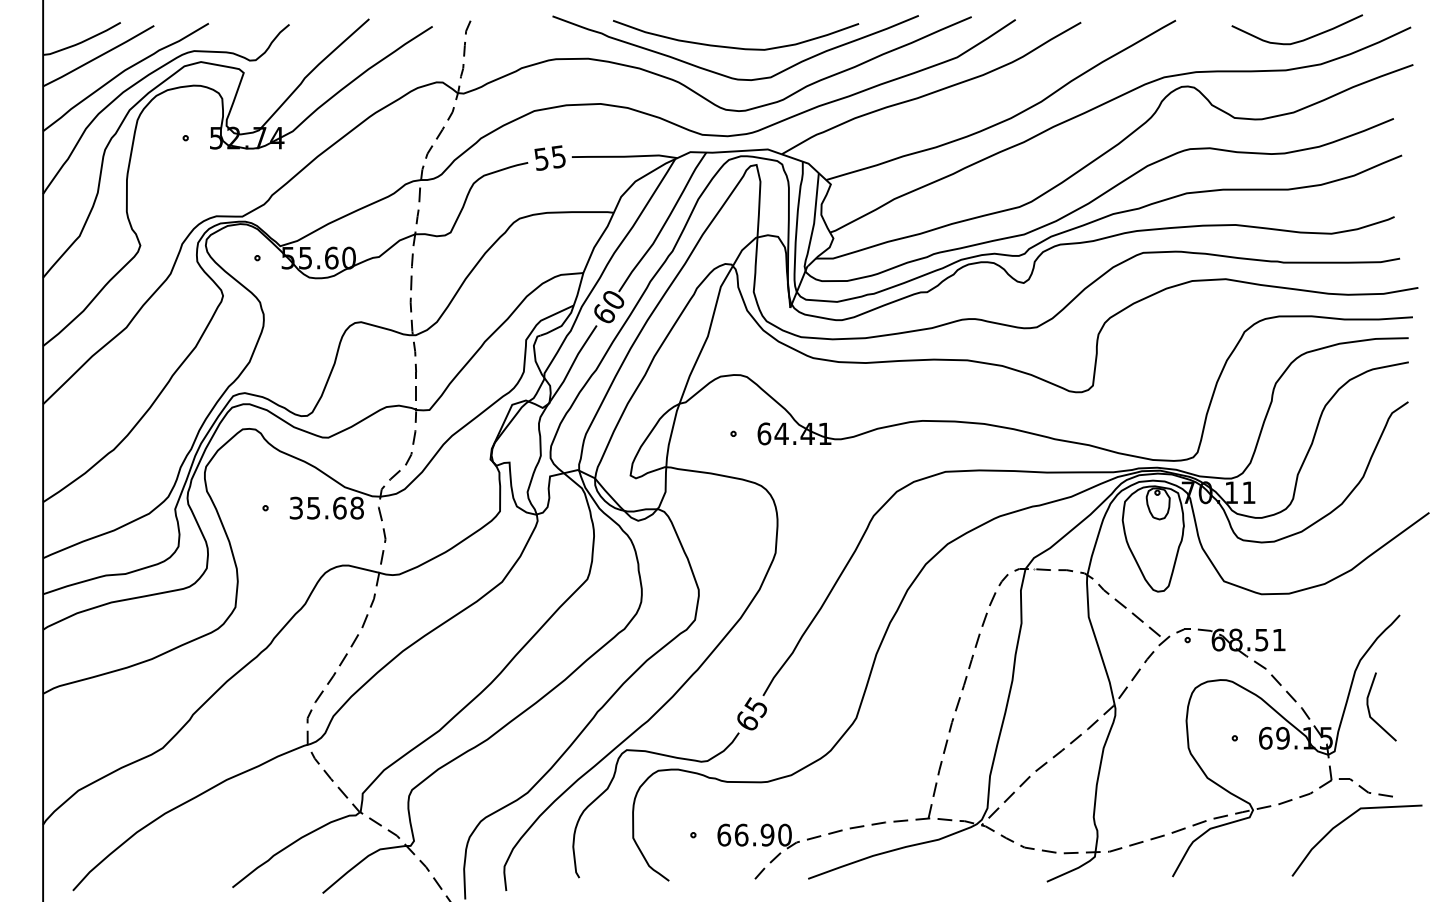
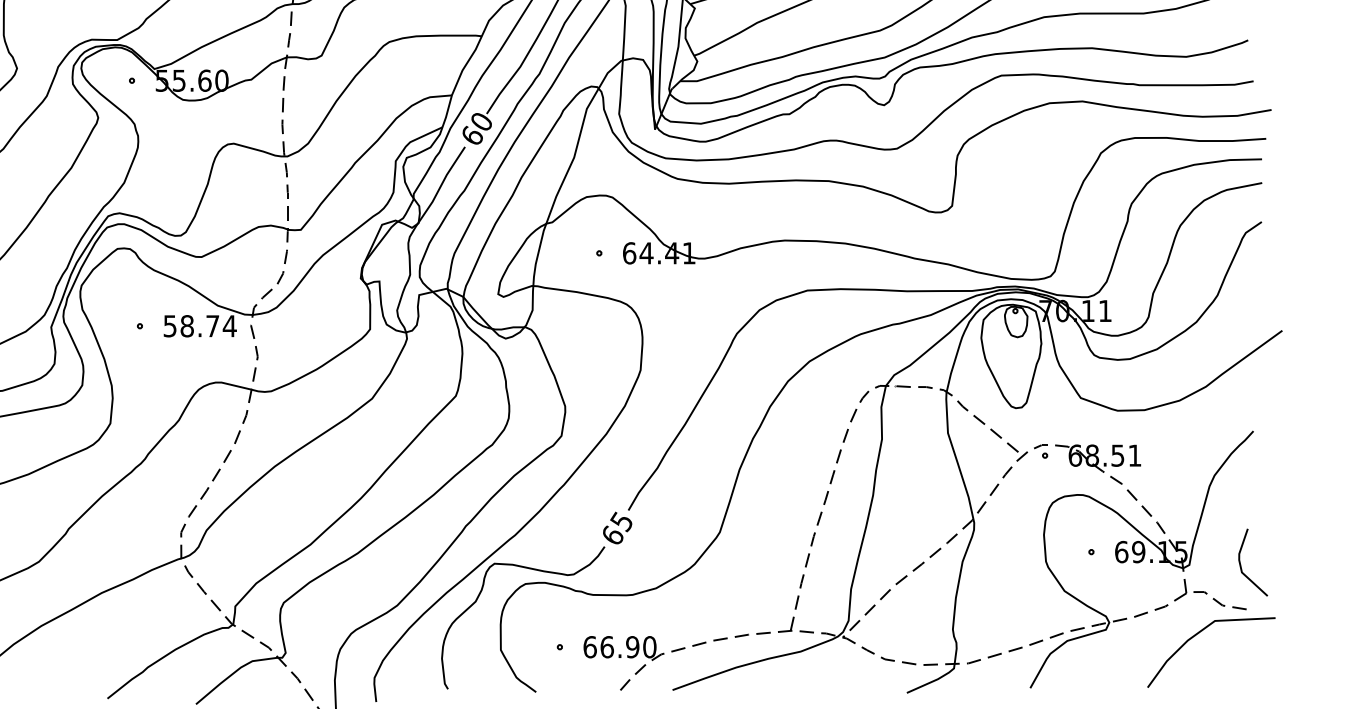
text: (327, 507) -> (200, 325), 35.68 -> 58.74
line: (1369, 708) -> (1241, 564), moved

